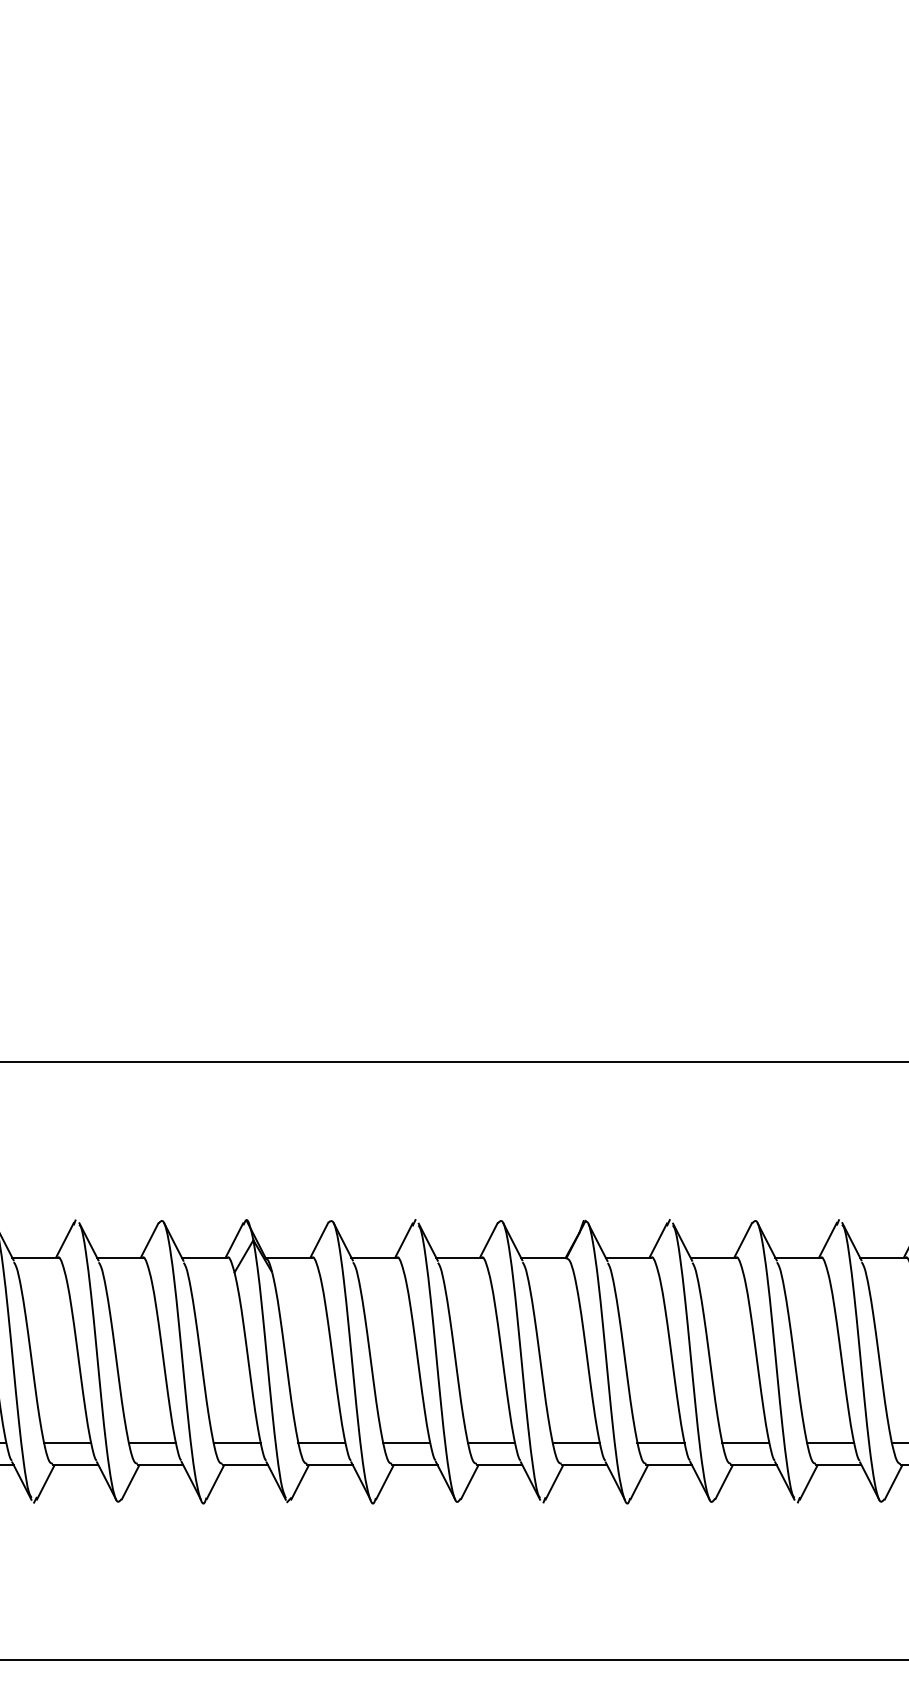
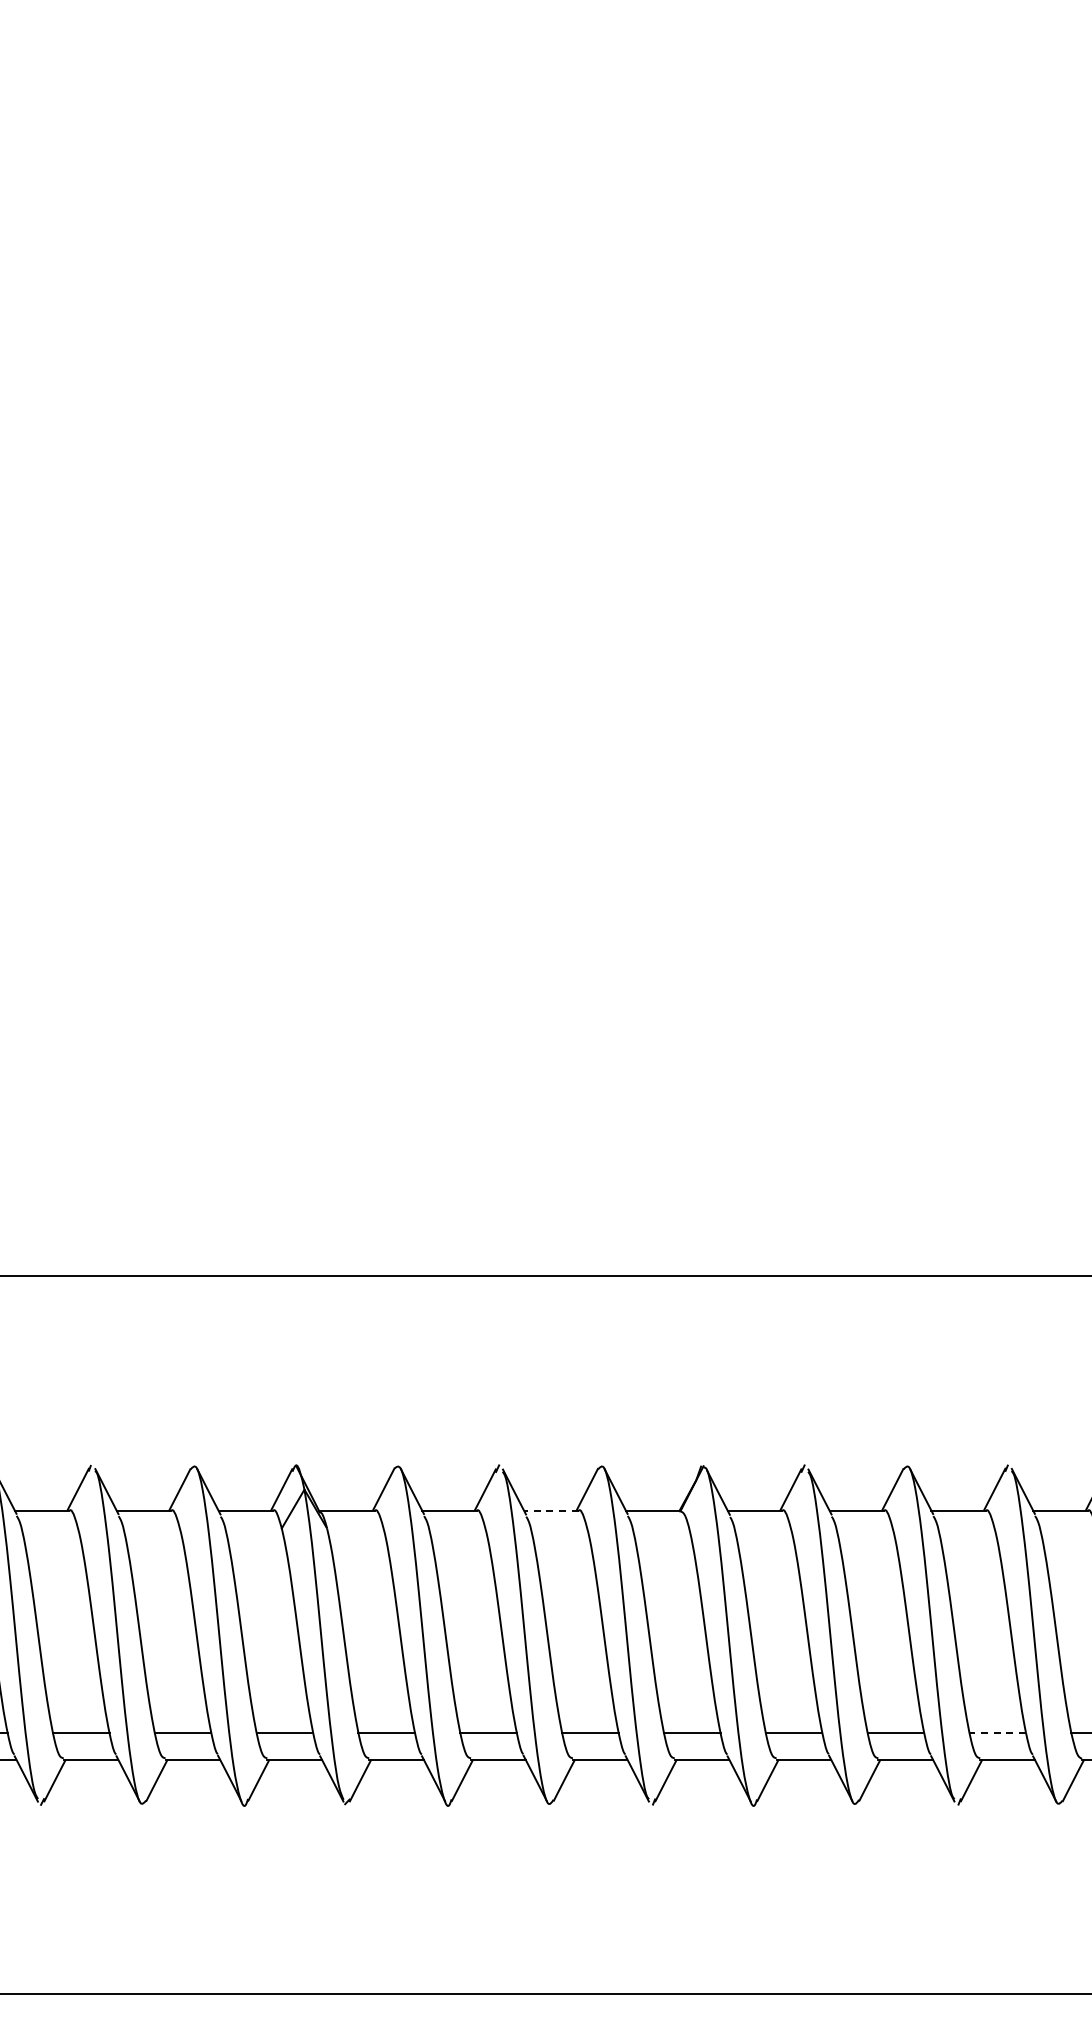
line: (458, 1257) -> (550, 1510), solid -> dashed
line: (830, 1442) -> (997, 1732), solid -> dashed

